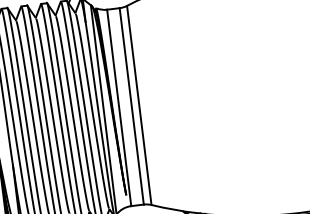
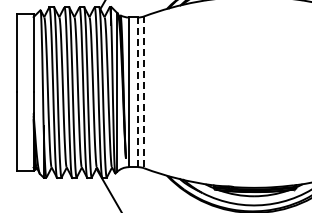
line: (139, 105) -> (144, 92), solid -> dashed
line: (132, 106) -> (138, 92), solid -> dashed

